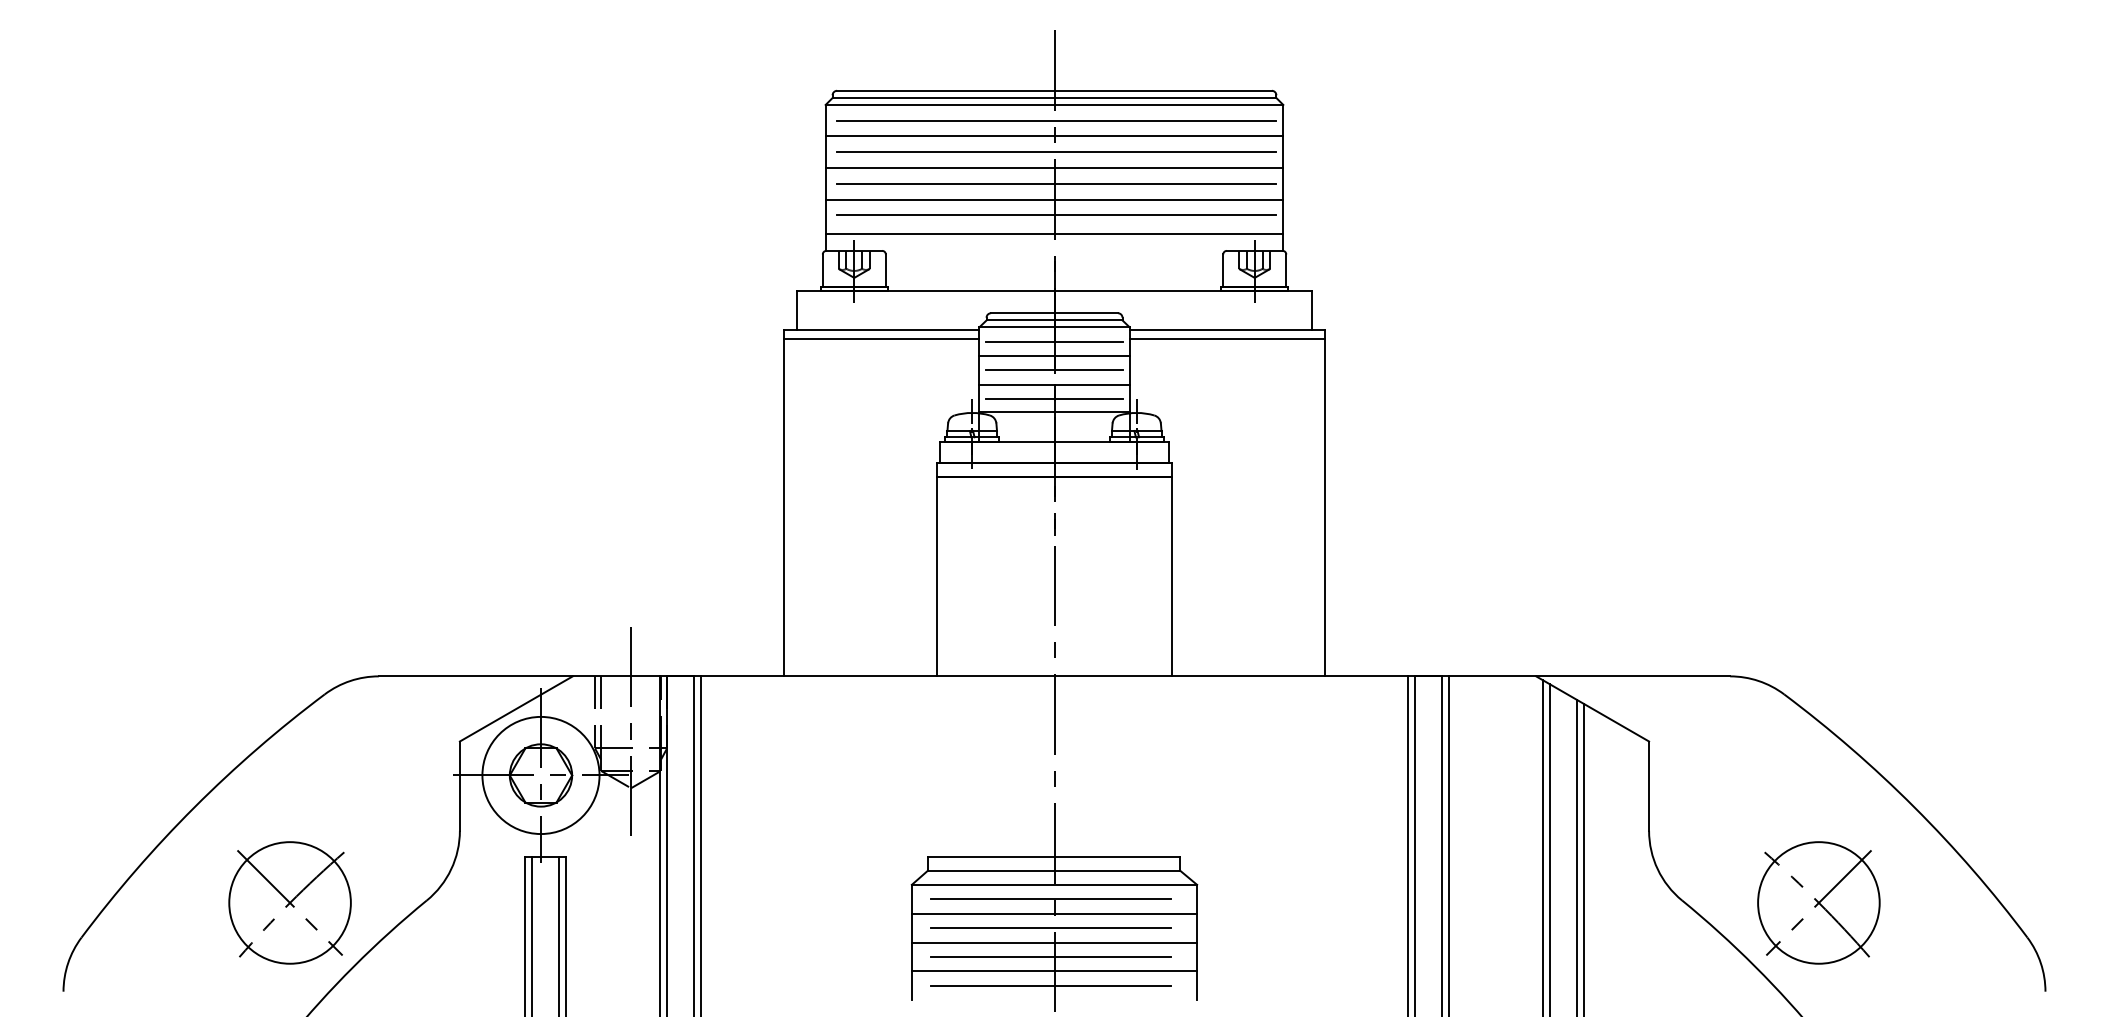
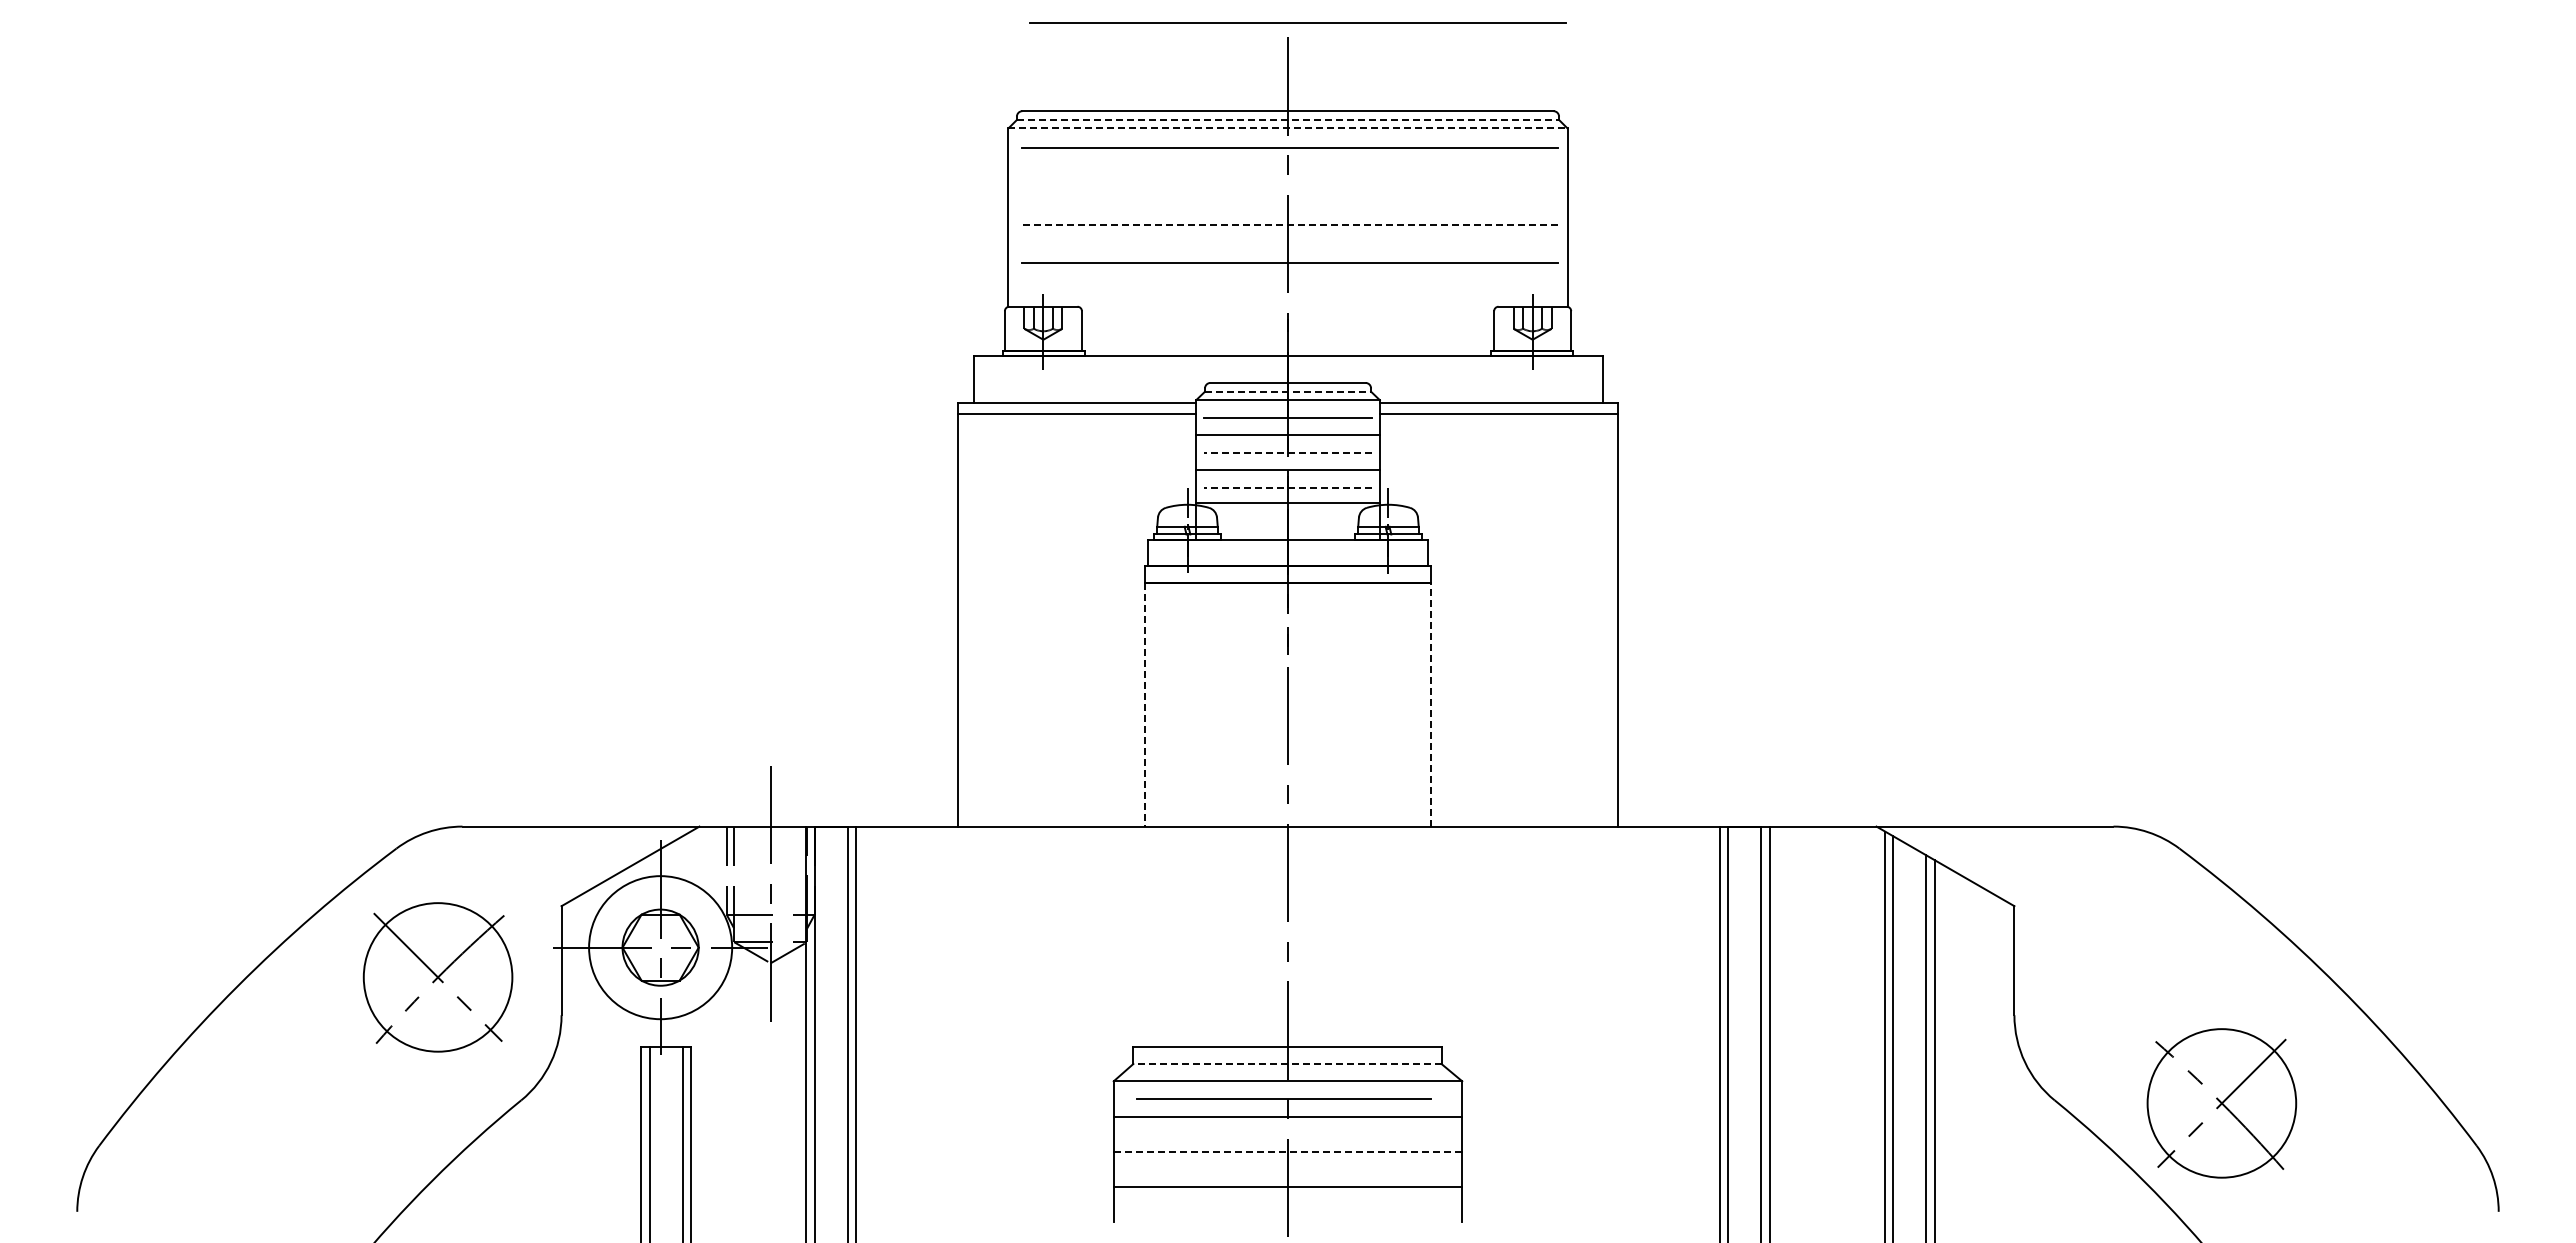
line: (1054, 97) -> (1288, 119), solid -> dashed
line: (1054, 104) -> (1287, 128), solid -> dashed
line: (1054, 136) -> (1287, 166), removed
line: (1055, 151) -> (1297, 22), moved
line: (1054, 168) -> (1287, 205), removed
line: (1055, 183) -> (1289, 224), solid -> dashed
line: (1054, 199) -> (1287, 244), removed
line: (1054, 233) -> (1287, 285), removed
line: (1054, 320) -> (1288, 391), solid -> dashed
line: (1054, 370) -> (1287, 452), solid -> dashed
line: (1054, 398) -> (1287, 487), solid -> dashed
line: (937, 576) -> (1144, 704), solid -> dashed
line: (1171, 576) -> (1431, 704), solid -> dashed
line: (1053, 871) -> (1286, 1064), solid -> dashed
part: (289, 903) -> (437, 977), moved
line: (1050, 928) -> (1283, 1134), removed
line: (1054, 942) -> (1287, 1151), solid -> dashed
line: (1050, 957) -> (1283, 1169), removed
line: (1050, 985) -> (1283, 1204), removed

